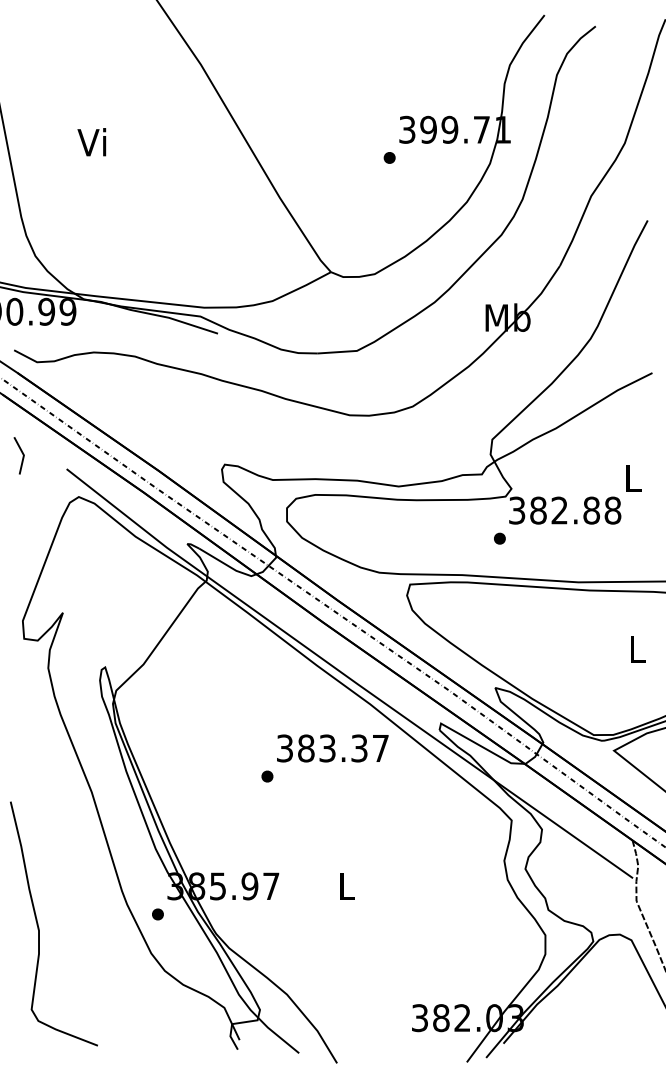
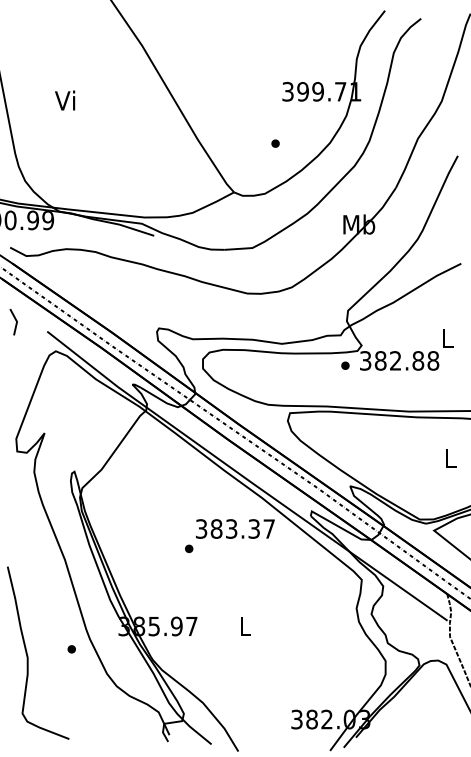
part: (389, 157) -> (275, 143), moved
part: (499, 538) -> (345, 365), moved
part: (157, 914) -> (71, 649), moved

